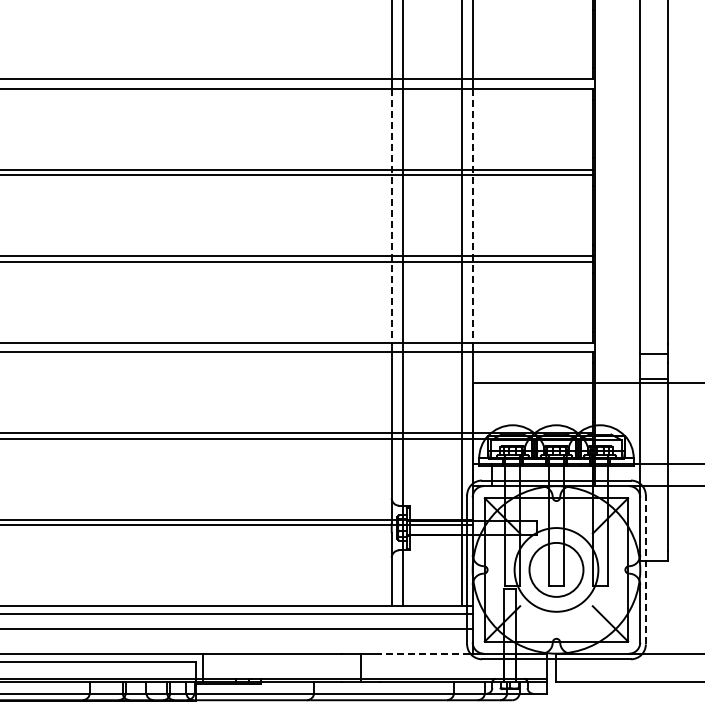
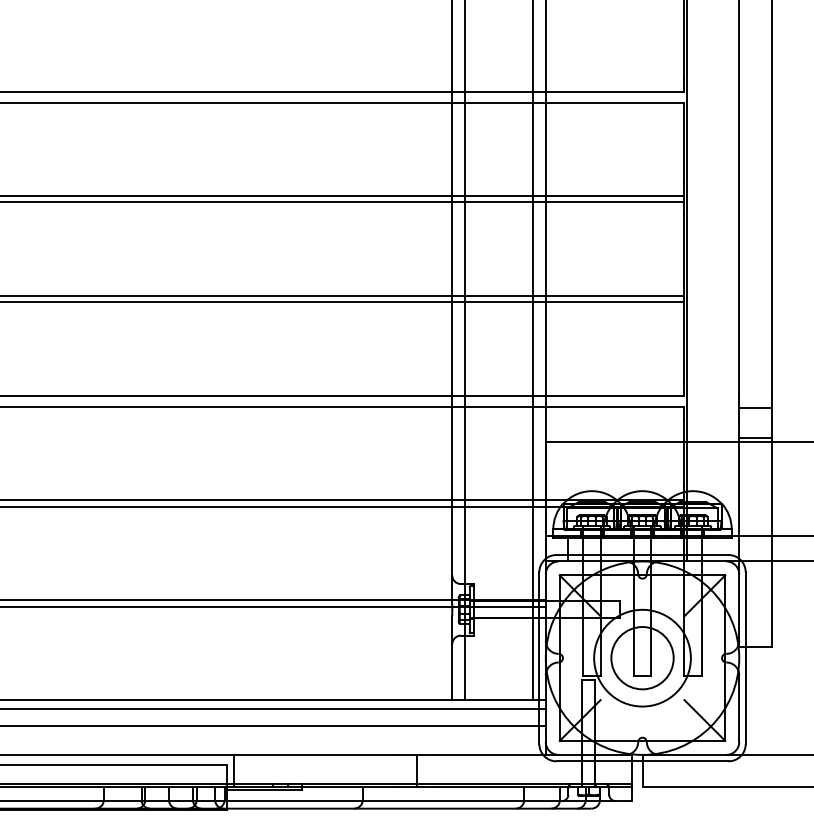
line: (391, 216) -> (452, 250), dashed -> solid
line: (472, 216) -> (545, 250), dashed -> solid
line: (645, 569) -> (745, 657), dashed -> solid
line: (424, 653) -> (490, 754), dashed -> solid

